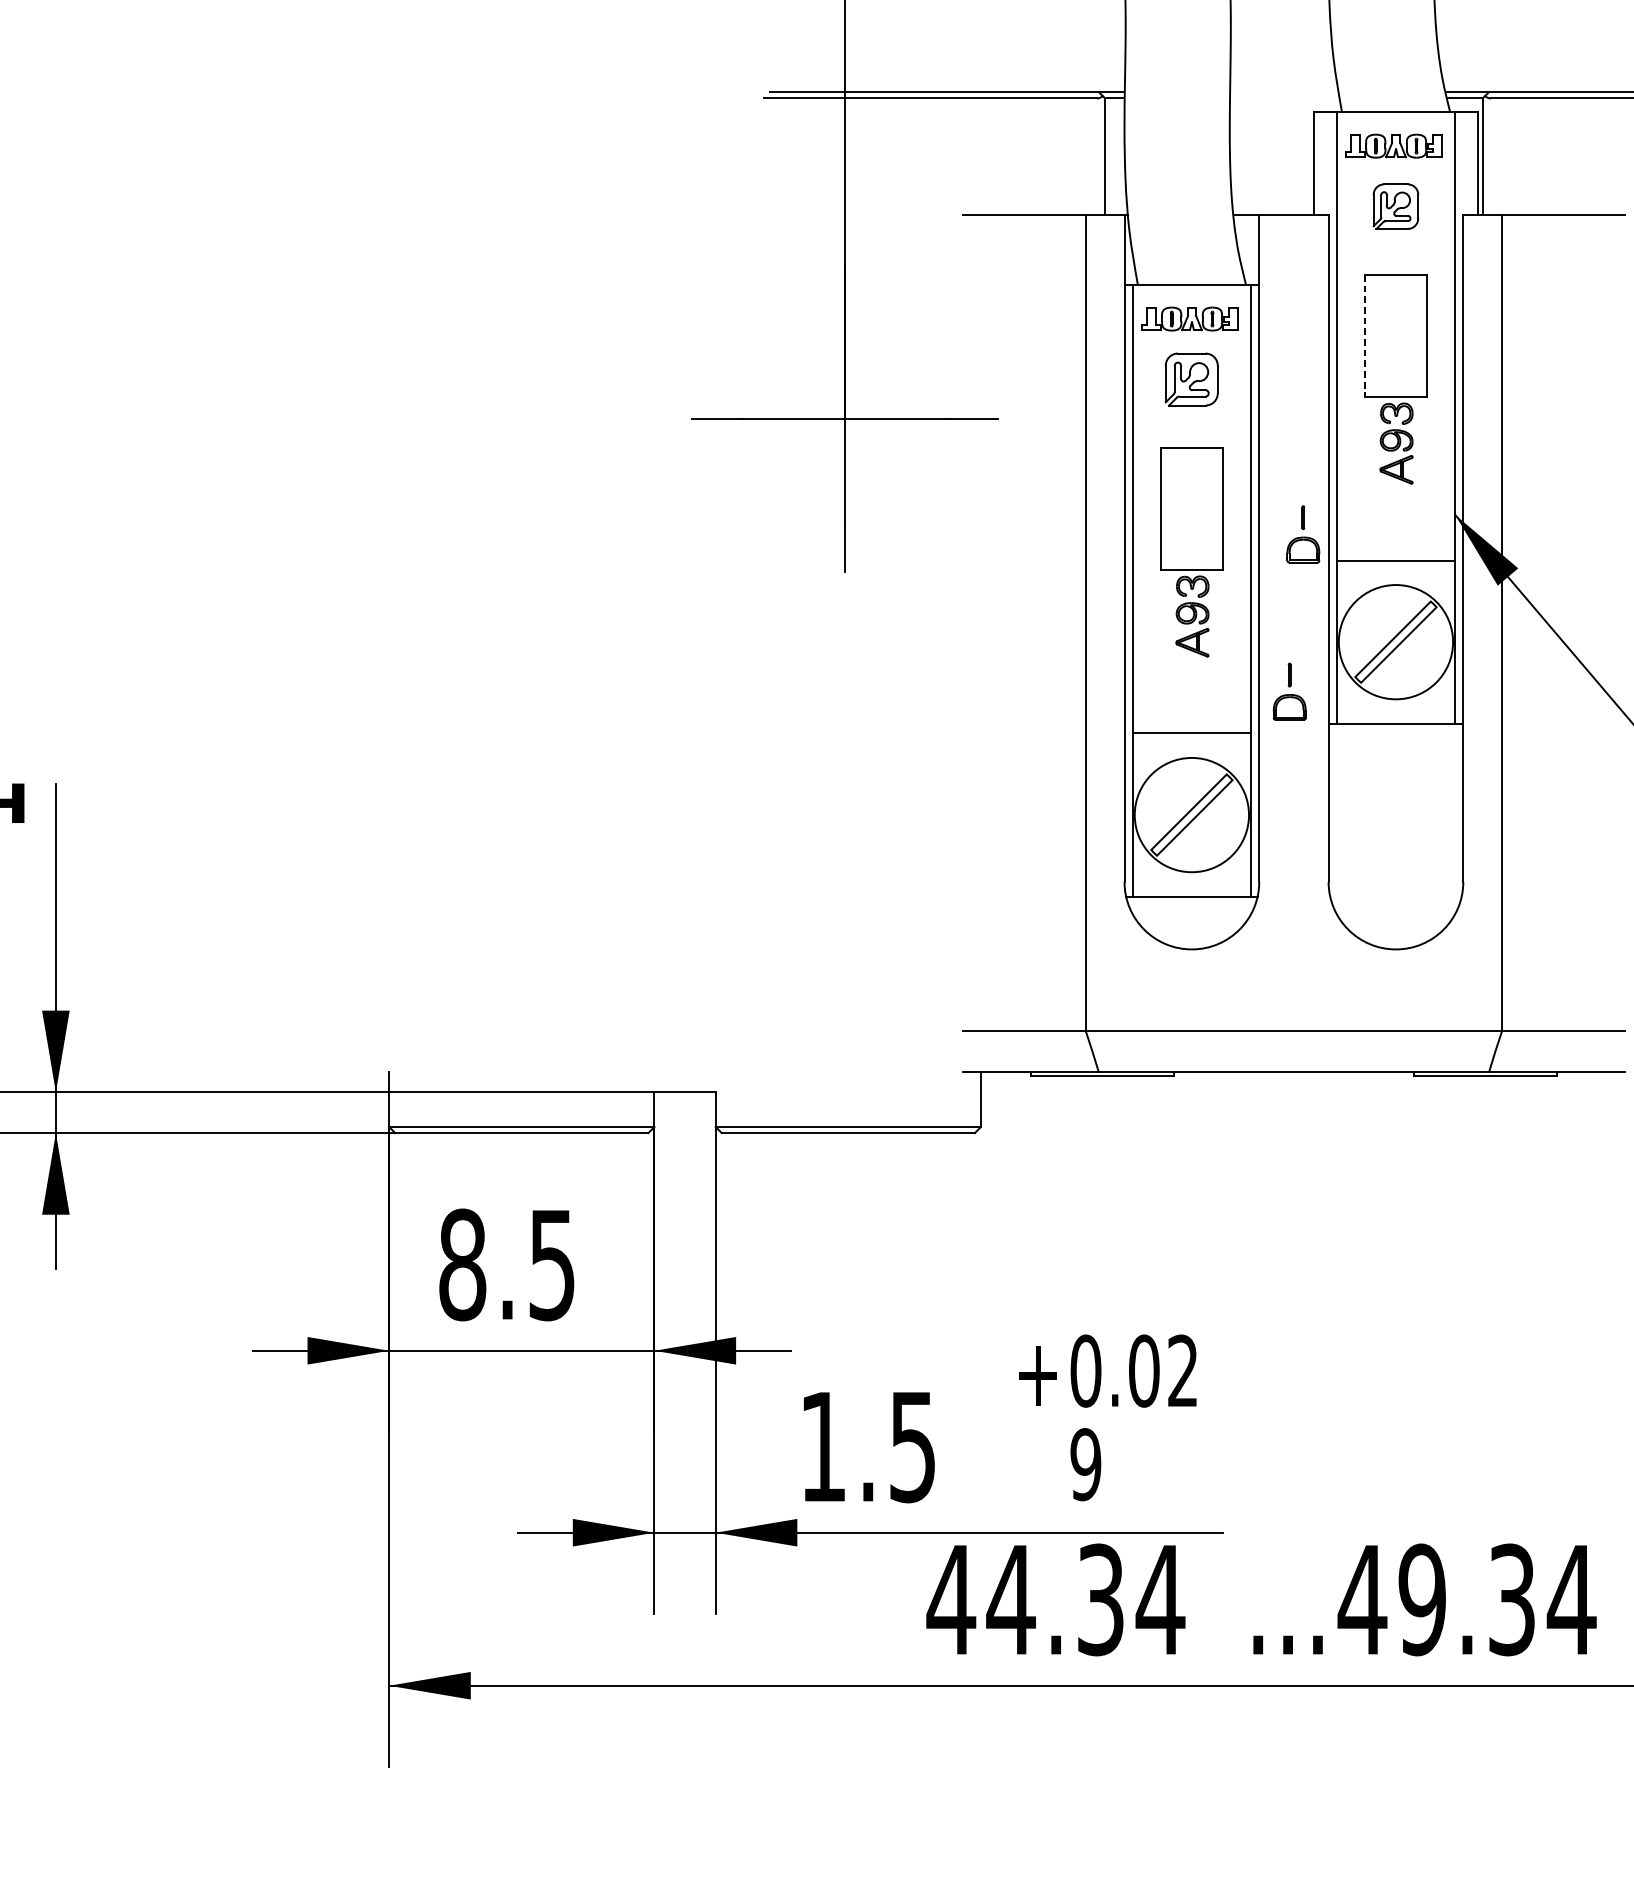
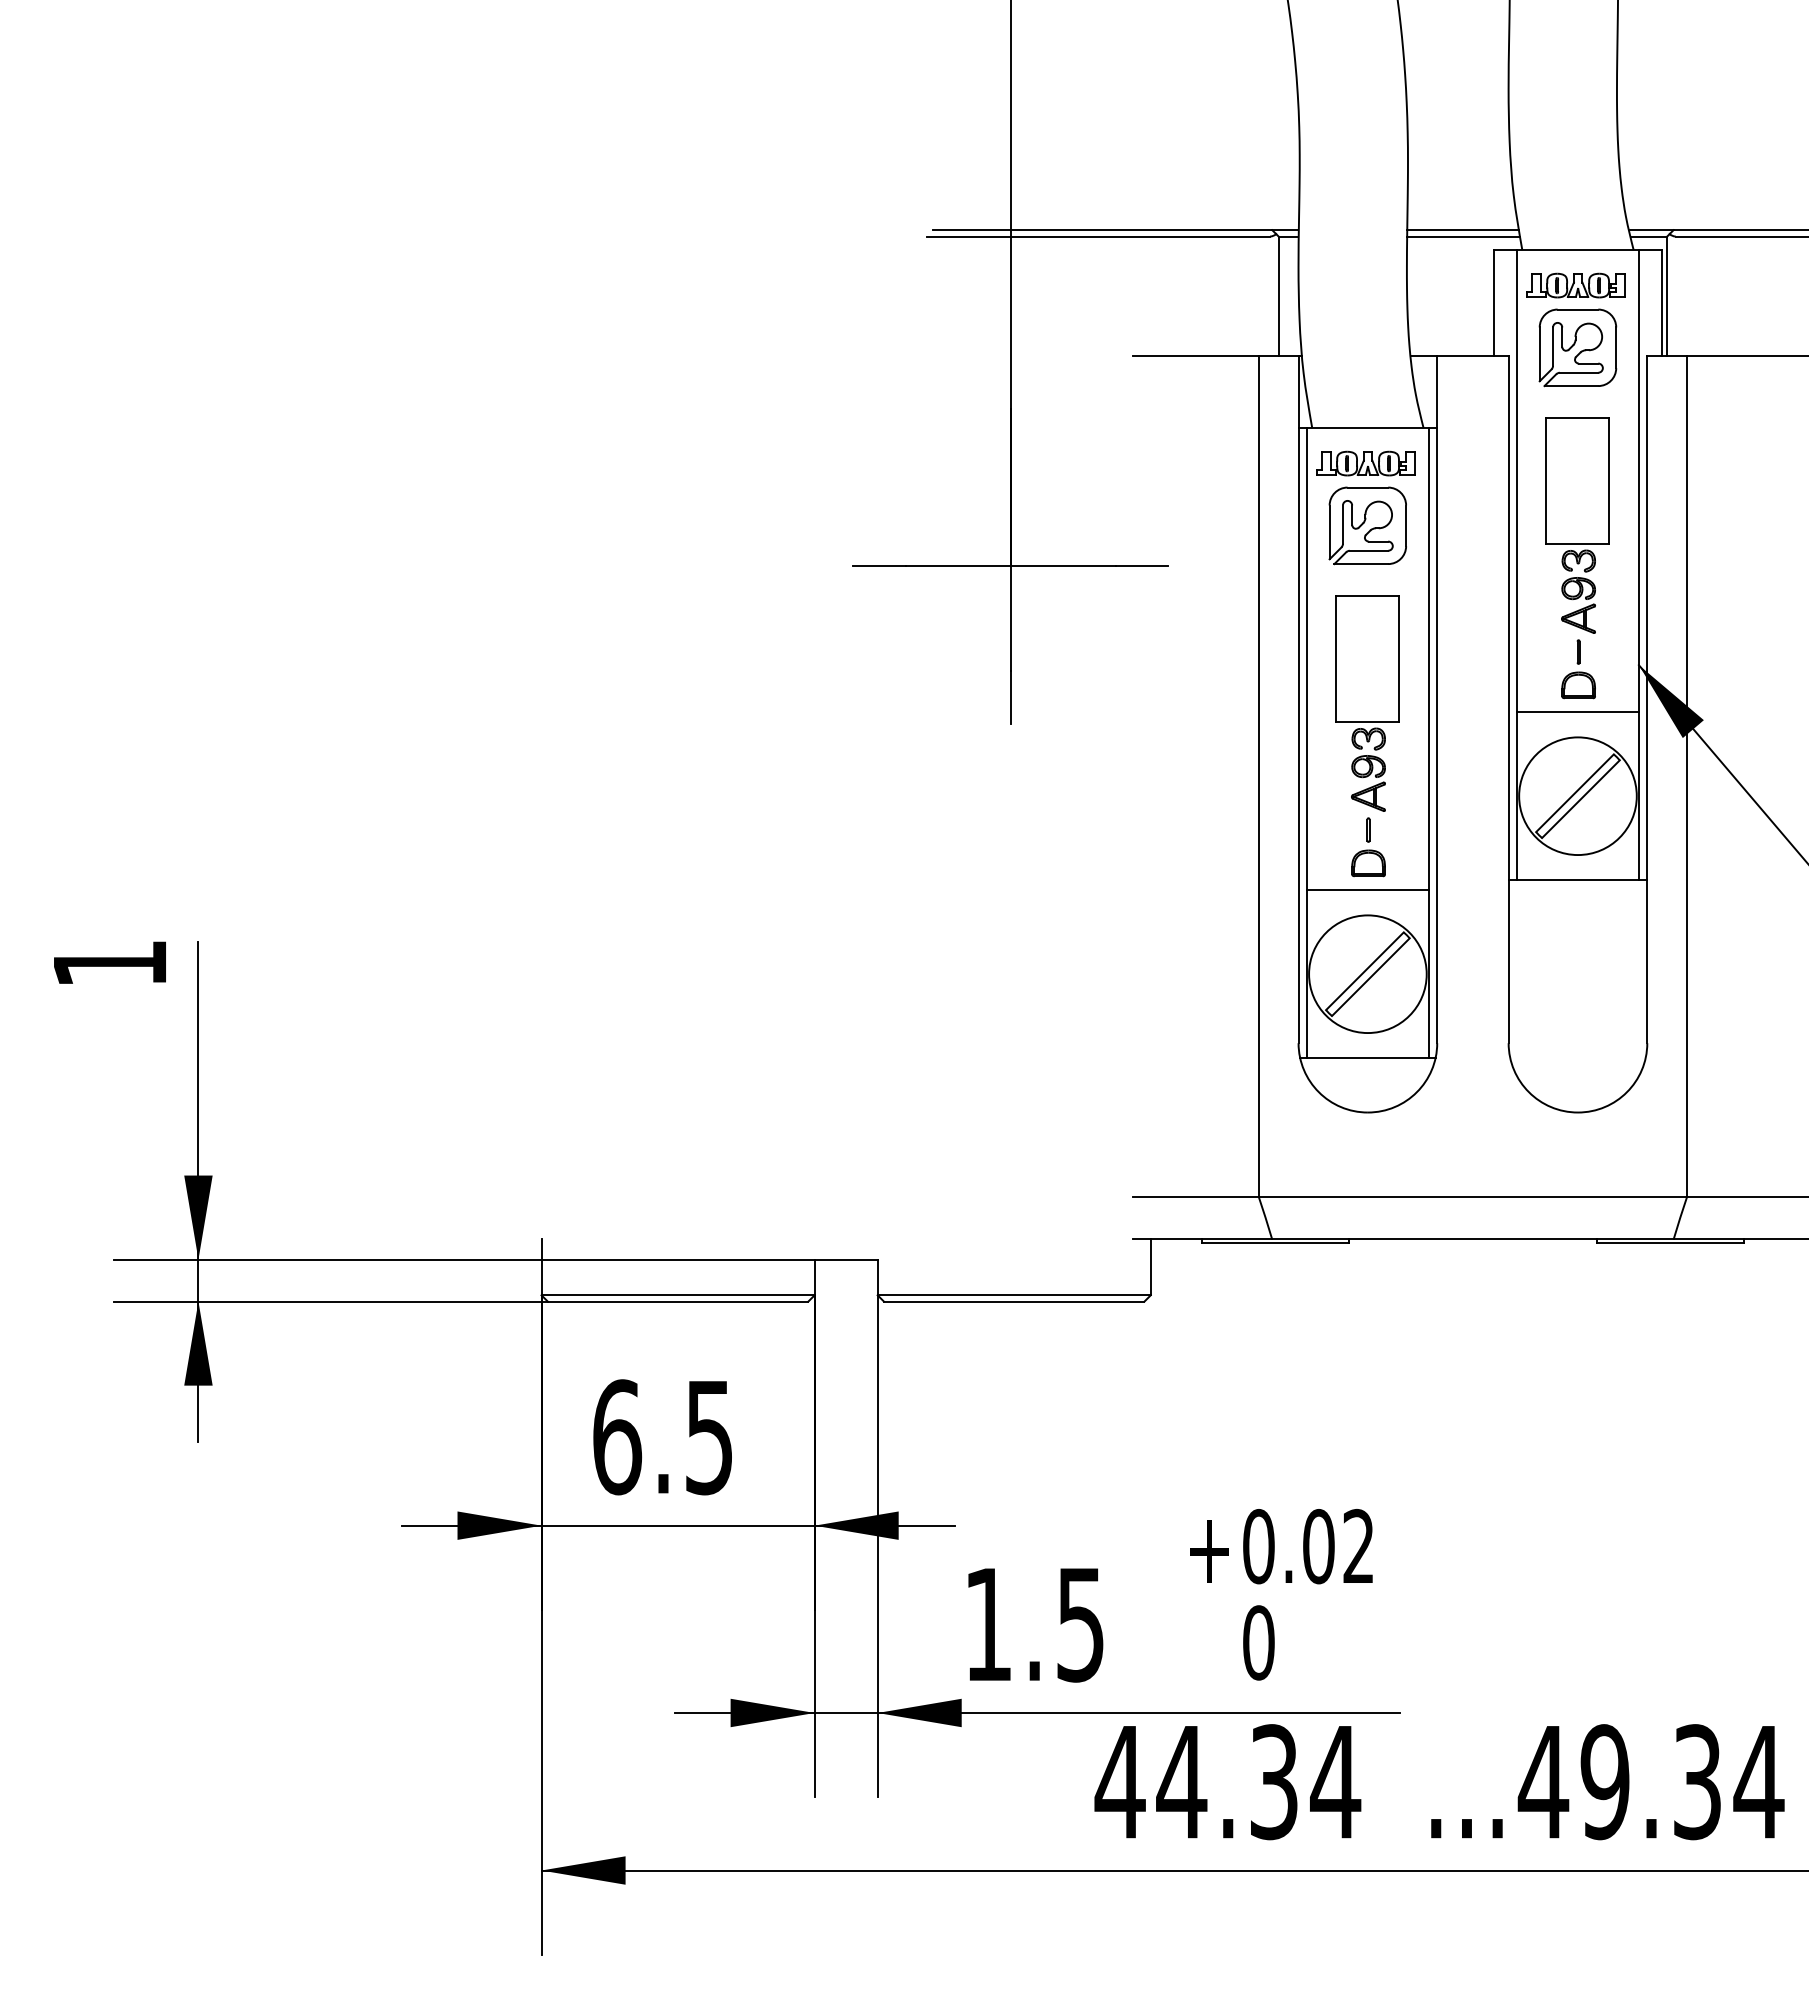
line: (1284, 92) -> (1463, 230), added
line: (1284, 98) -> (1463, 236), added
part: (1395, 206) -> (1577, 347), size x1.67
line: (1365, 336) -> (1546, 481), dashed -> solid
part: (1191, 379) -> (1367, 525), size x1.43
part: (1303, 534) -> (1578, 669), moved
part: (1289, 691) -> (1368, 847), moved
text: (462, 1265) -> (617, 1437), 8.5 -> 6.5
text: (1085, 1464) -> (1258, 1642), 9 -> 0

